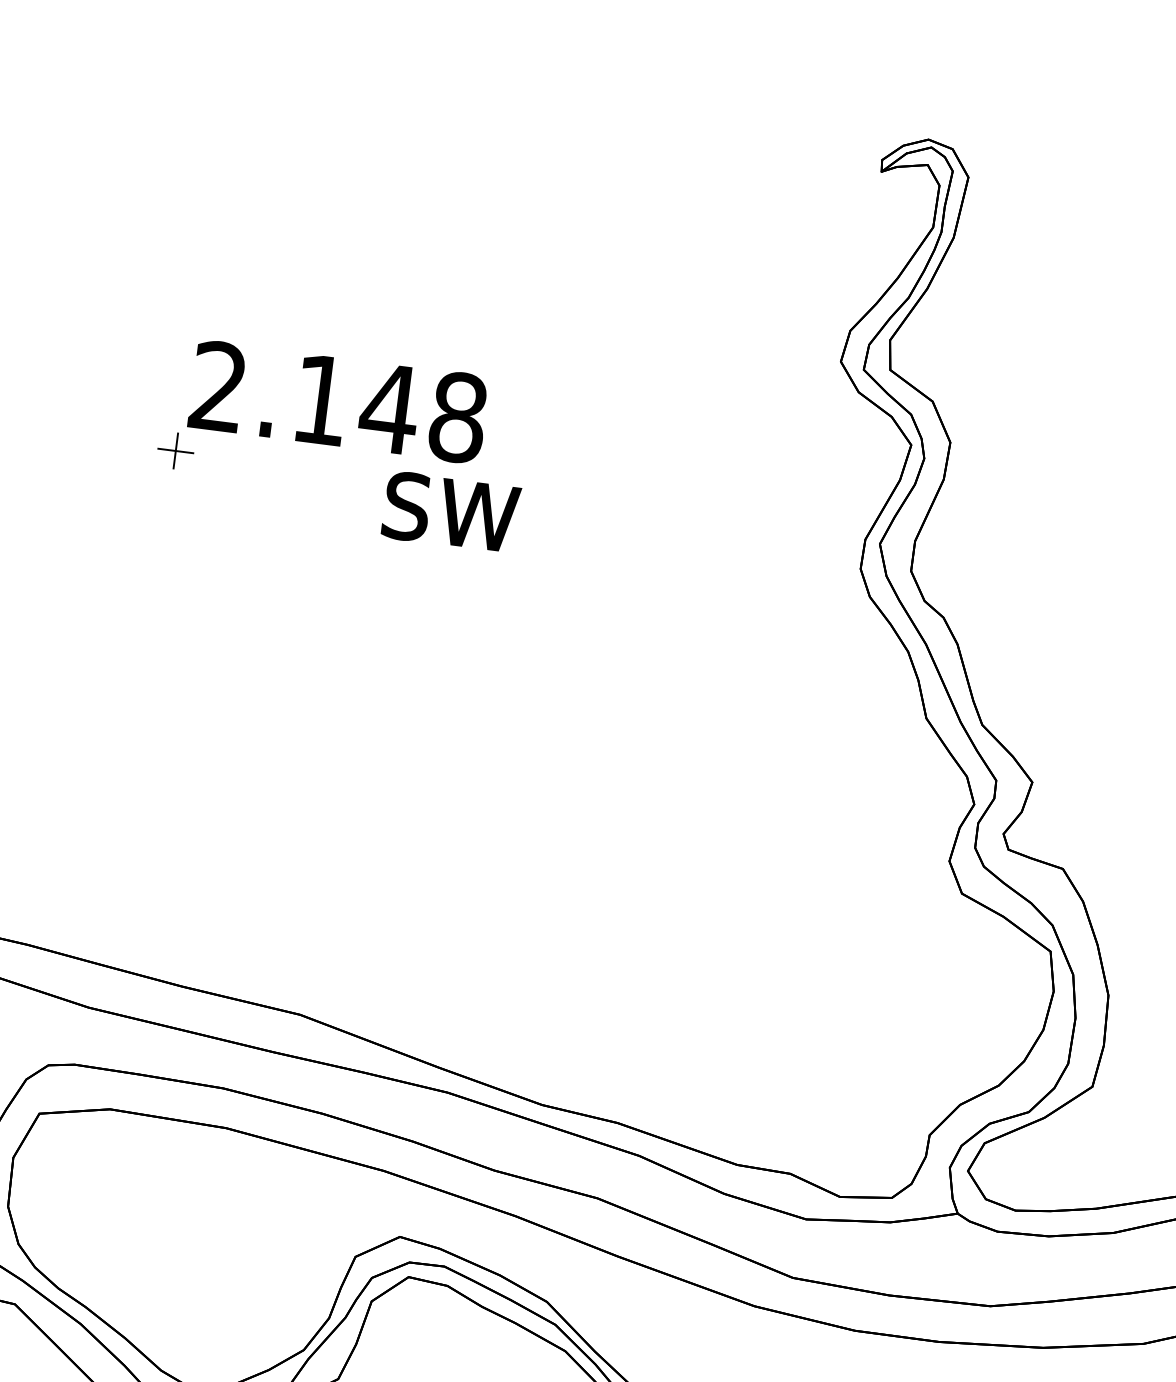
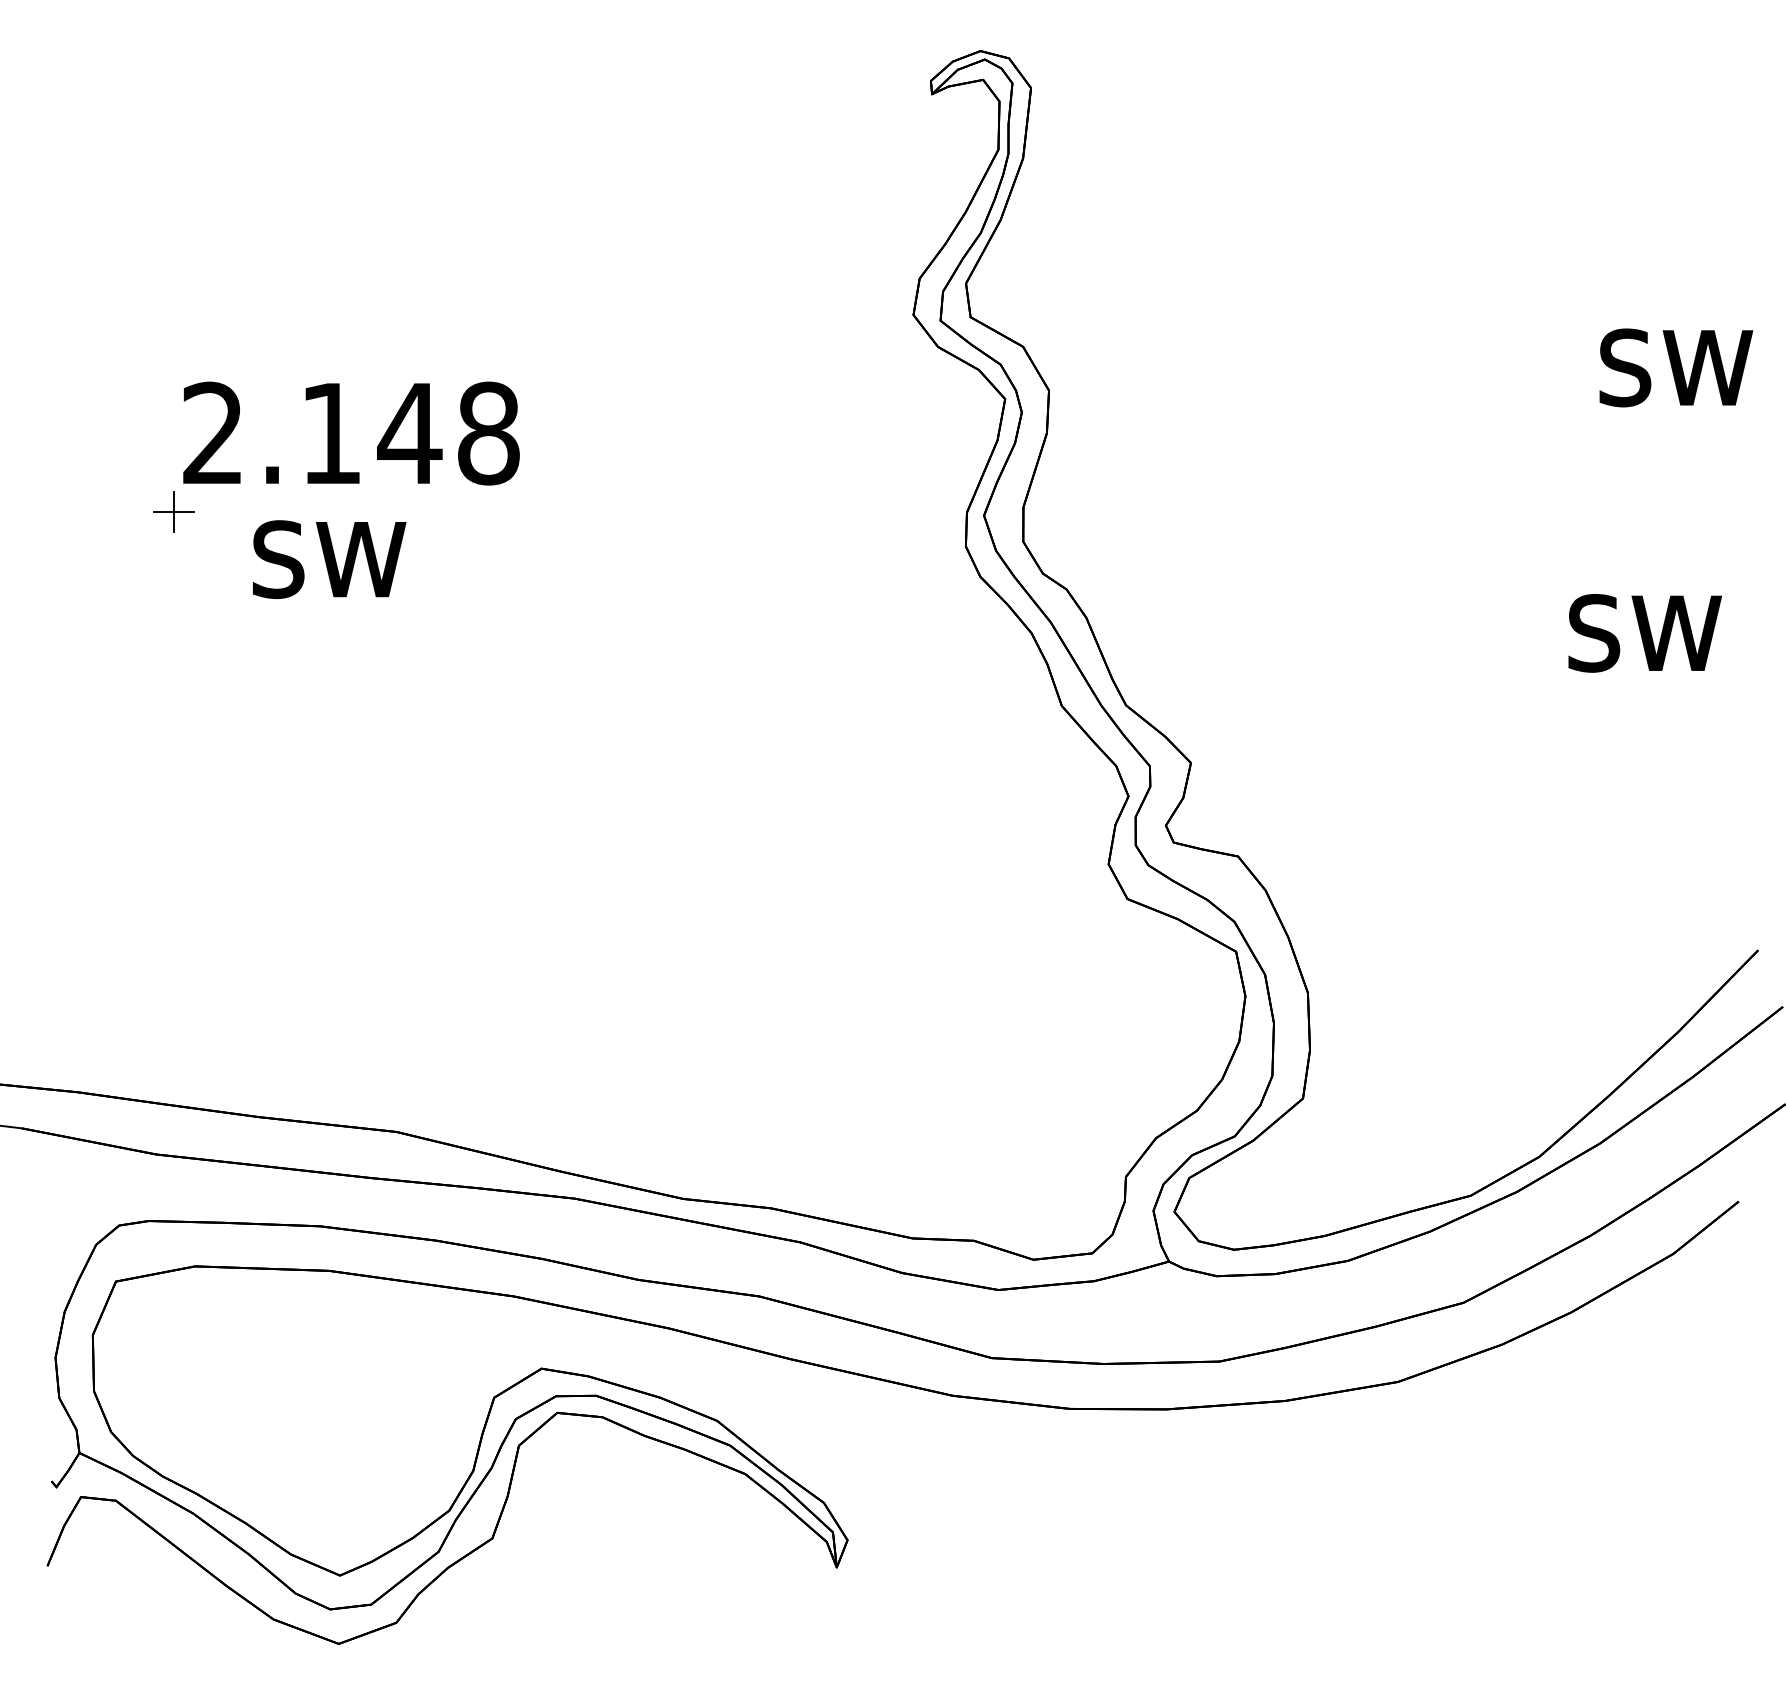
text: (451, 512) -> (329, 559), moved

